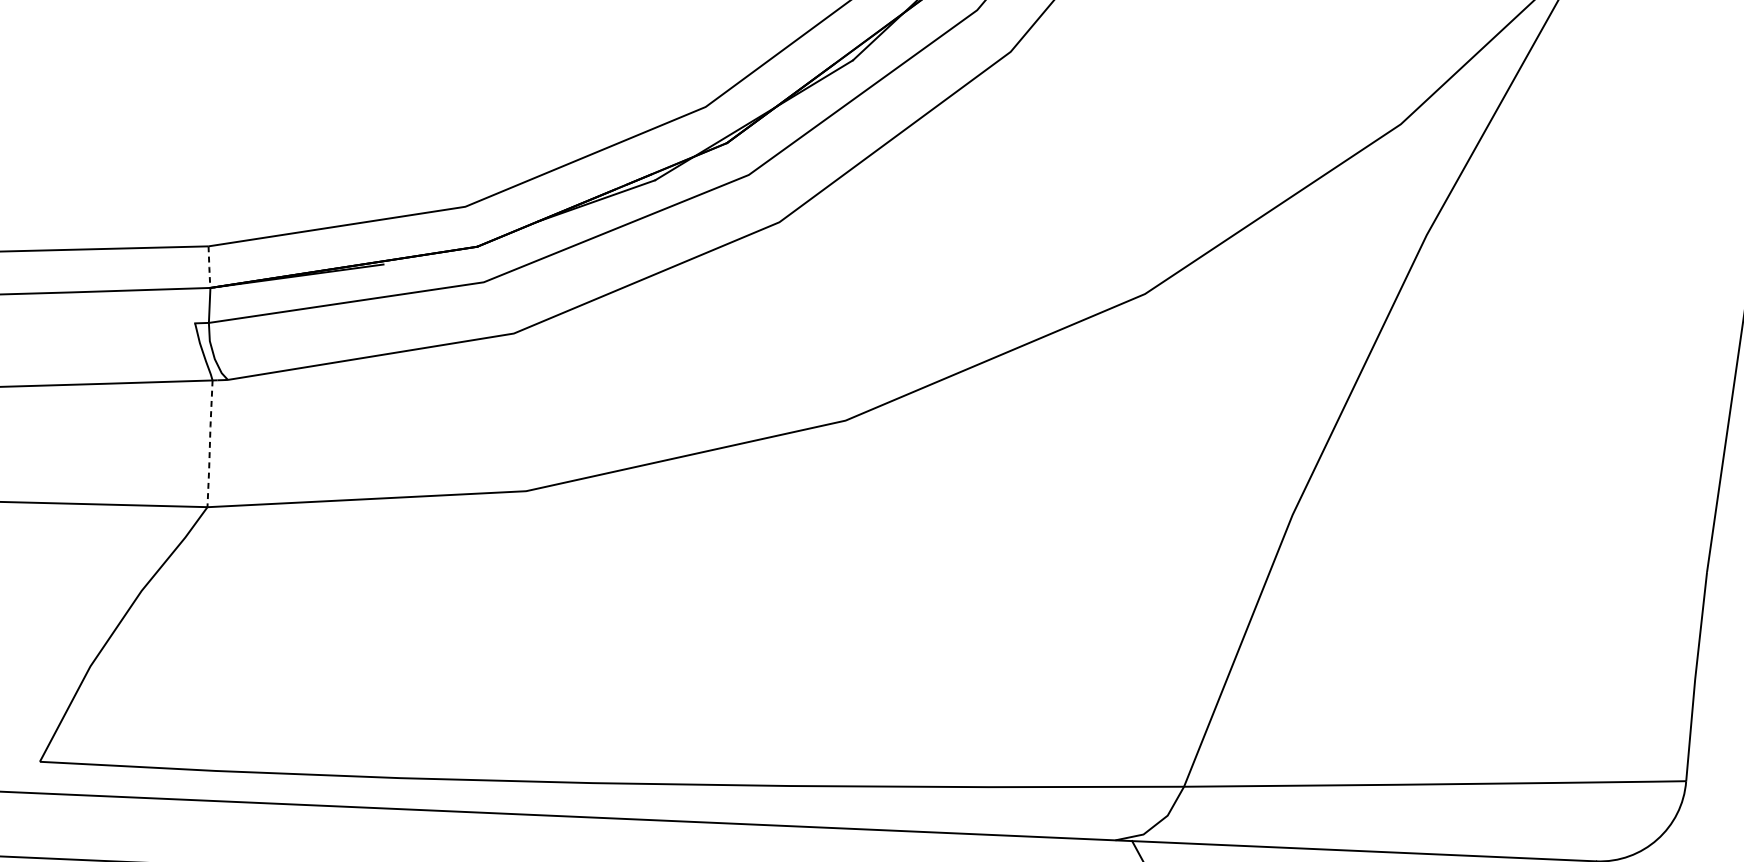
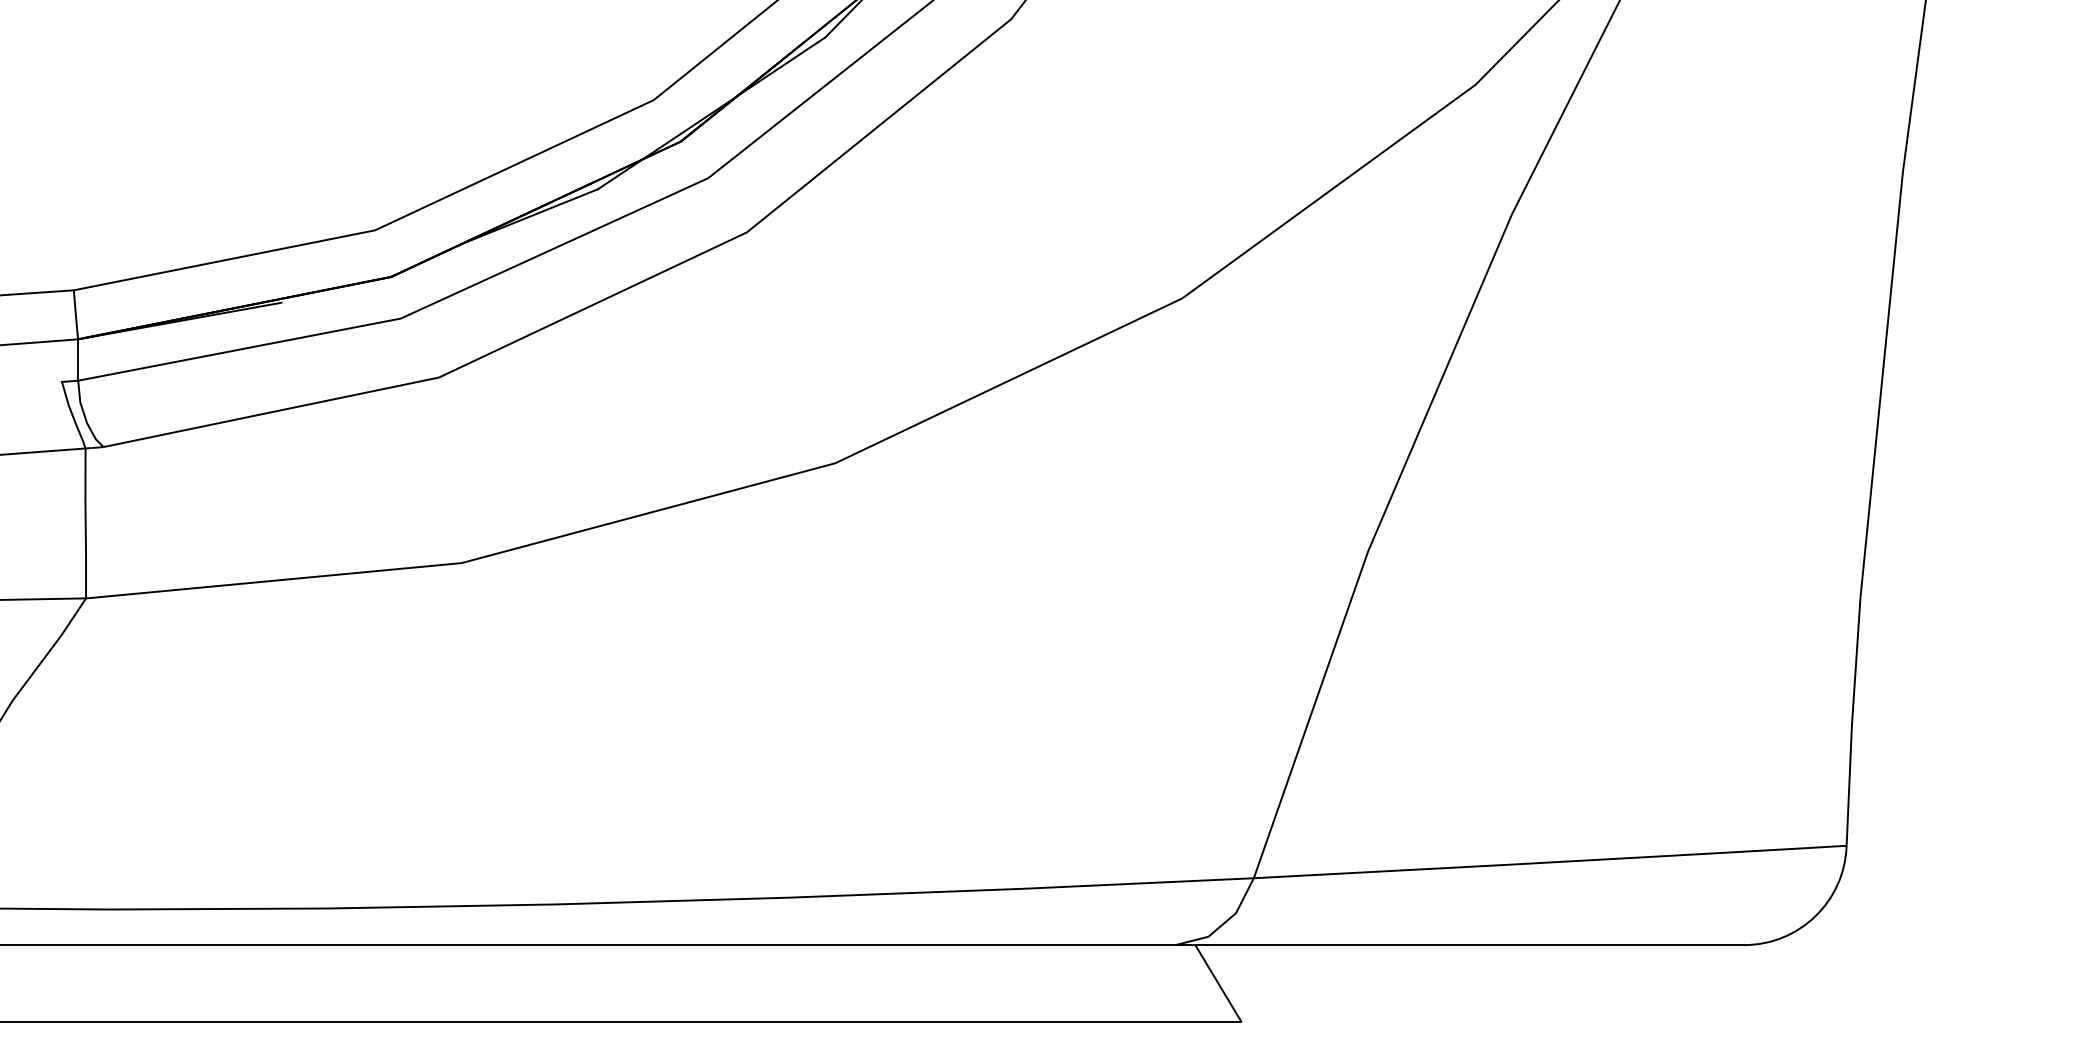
line: (209, 266) -> (75, 314), dashed -> solid
line: (209, 443) -> (85, 523), dashed -> solid

